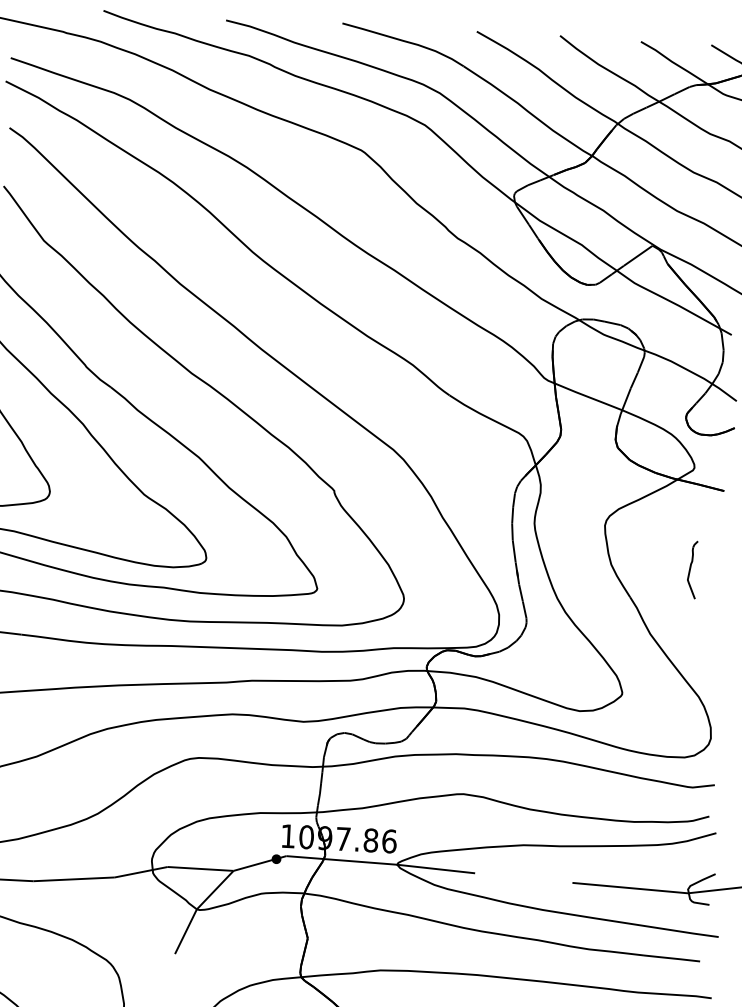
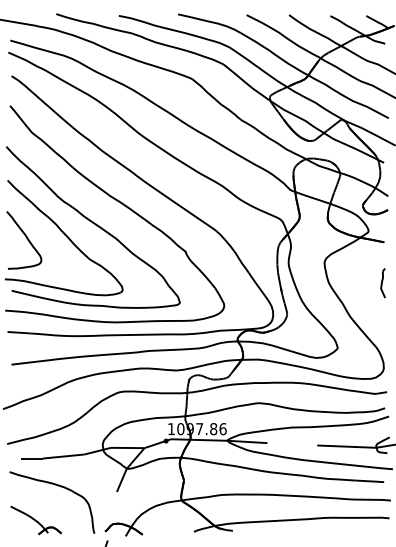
part: (691, 570) -> (382, 283), moved

